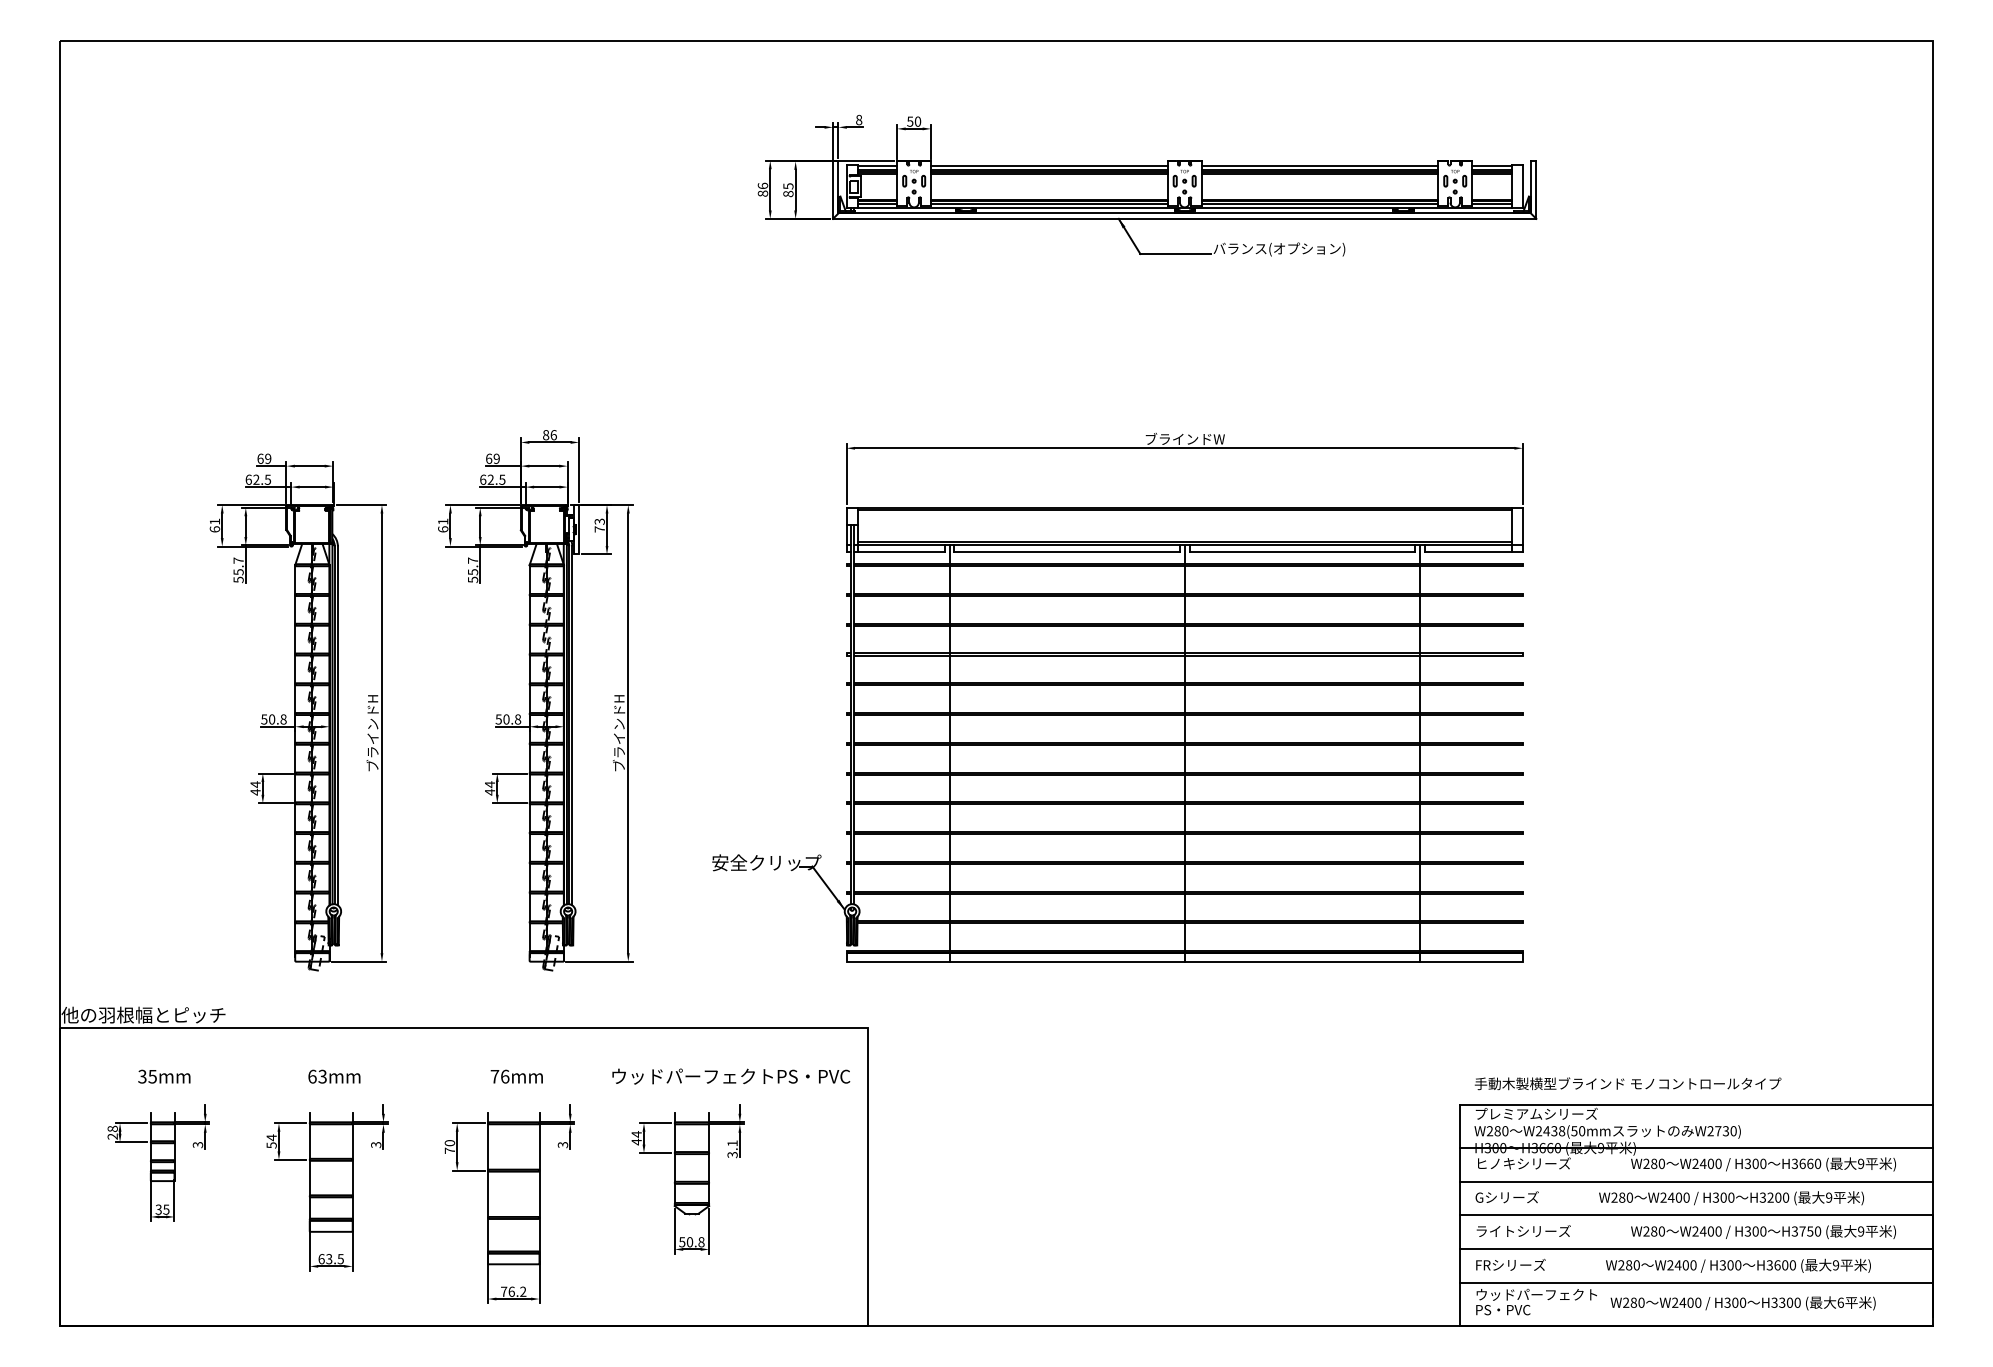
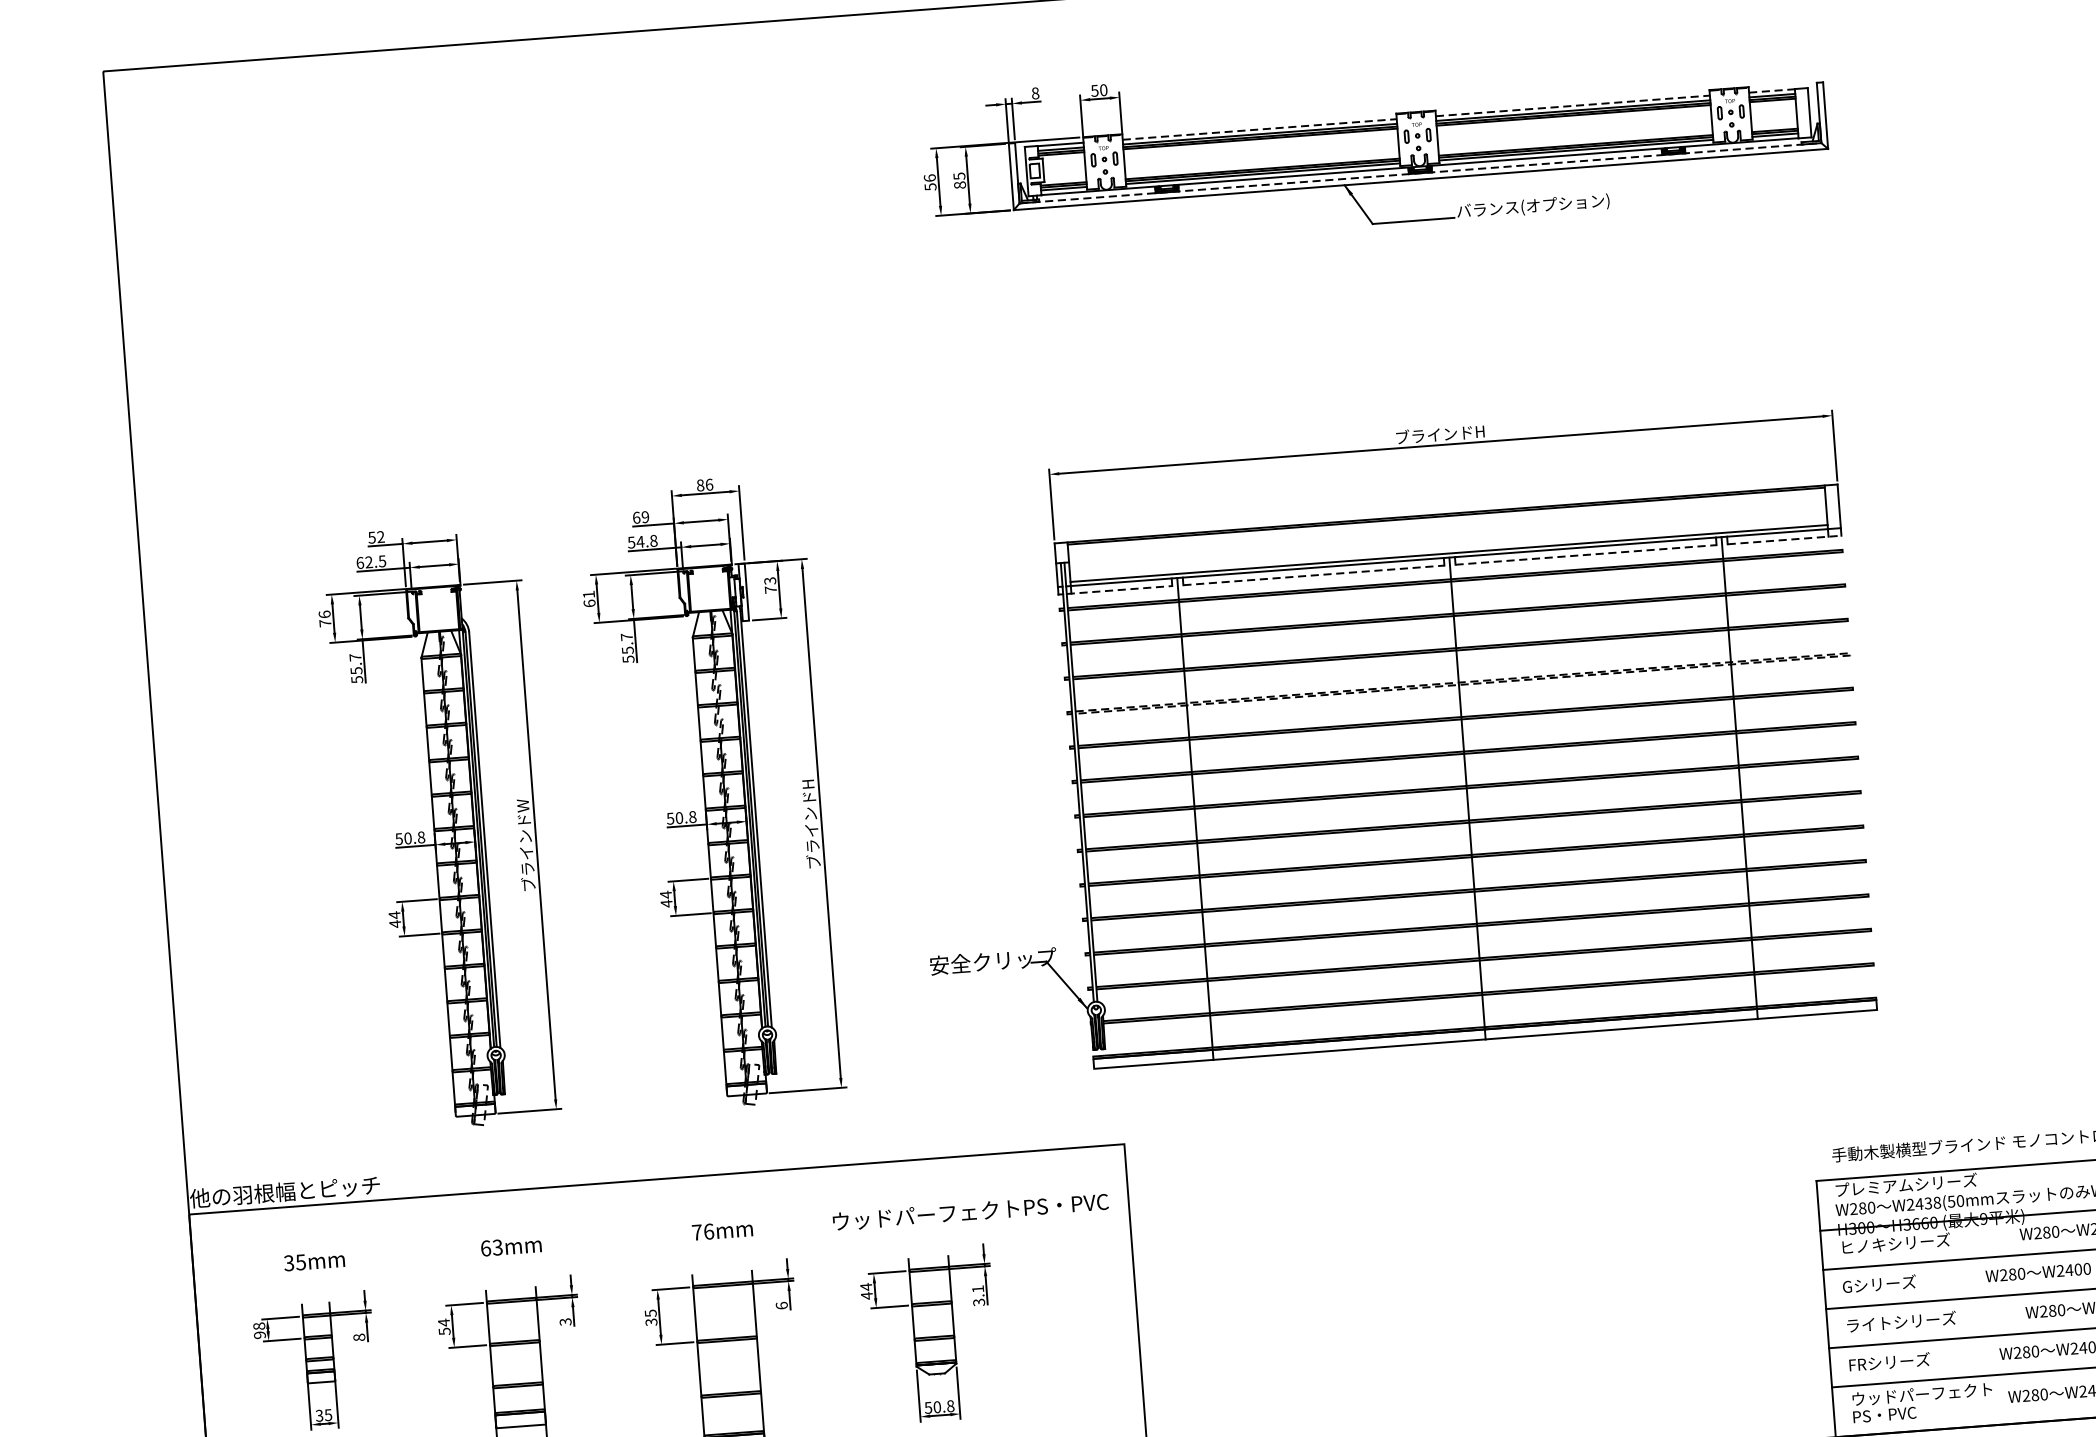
line: (1049, 165) -> (1259, 129), solid -> dashed
line: (1320, 165) -> (1573, 105), solid -> dashed
line: (1491, 165) -> (1771, 90), solid -> dashed
text: (762, 193) -> (930, 186), 86 -> 56
line: (1185, 213) -> (1421, 173), solid -> dashed
text: (1184, 438) -> (1439, 433), ブラインドW -> ブラインドH
text: (264, 458) -> (376, 536), 69 -> 52
text: (492, 479) -> (642, 541), 62.5 -> 54.8
text: (214, 525) -> (324, 618), 61 -> 76
line: (899, 552) -> (1119, 590), solid -> dashed
line: (1067, 552) -> (1314, 575), solid -> dashed
line: (1302, 552) -> (1586, 555), solid -> dashed
line: (1474, 552) -> (1785, 540), solid -> dashed
line: (1522, 654) -> (1849, 654), solid -> dashed
text: (372, 732) -> (525, 844), ブラインドH -> ブラインドW
text: (112, 1136) -> (259, 1335), 28 -> 98
text: (197, 1144) -> (358, 1336), 3 -> 8
text: (562, 1144) -> (781, 1305), 3 -> 6
text: (449, 1146) -> (650, 1317), 70 -> 35

